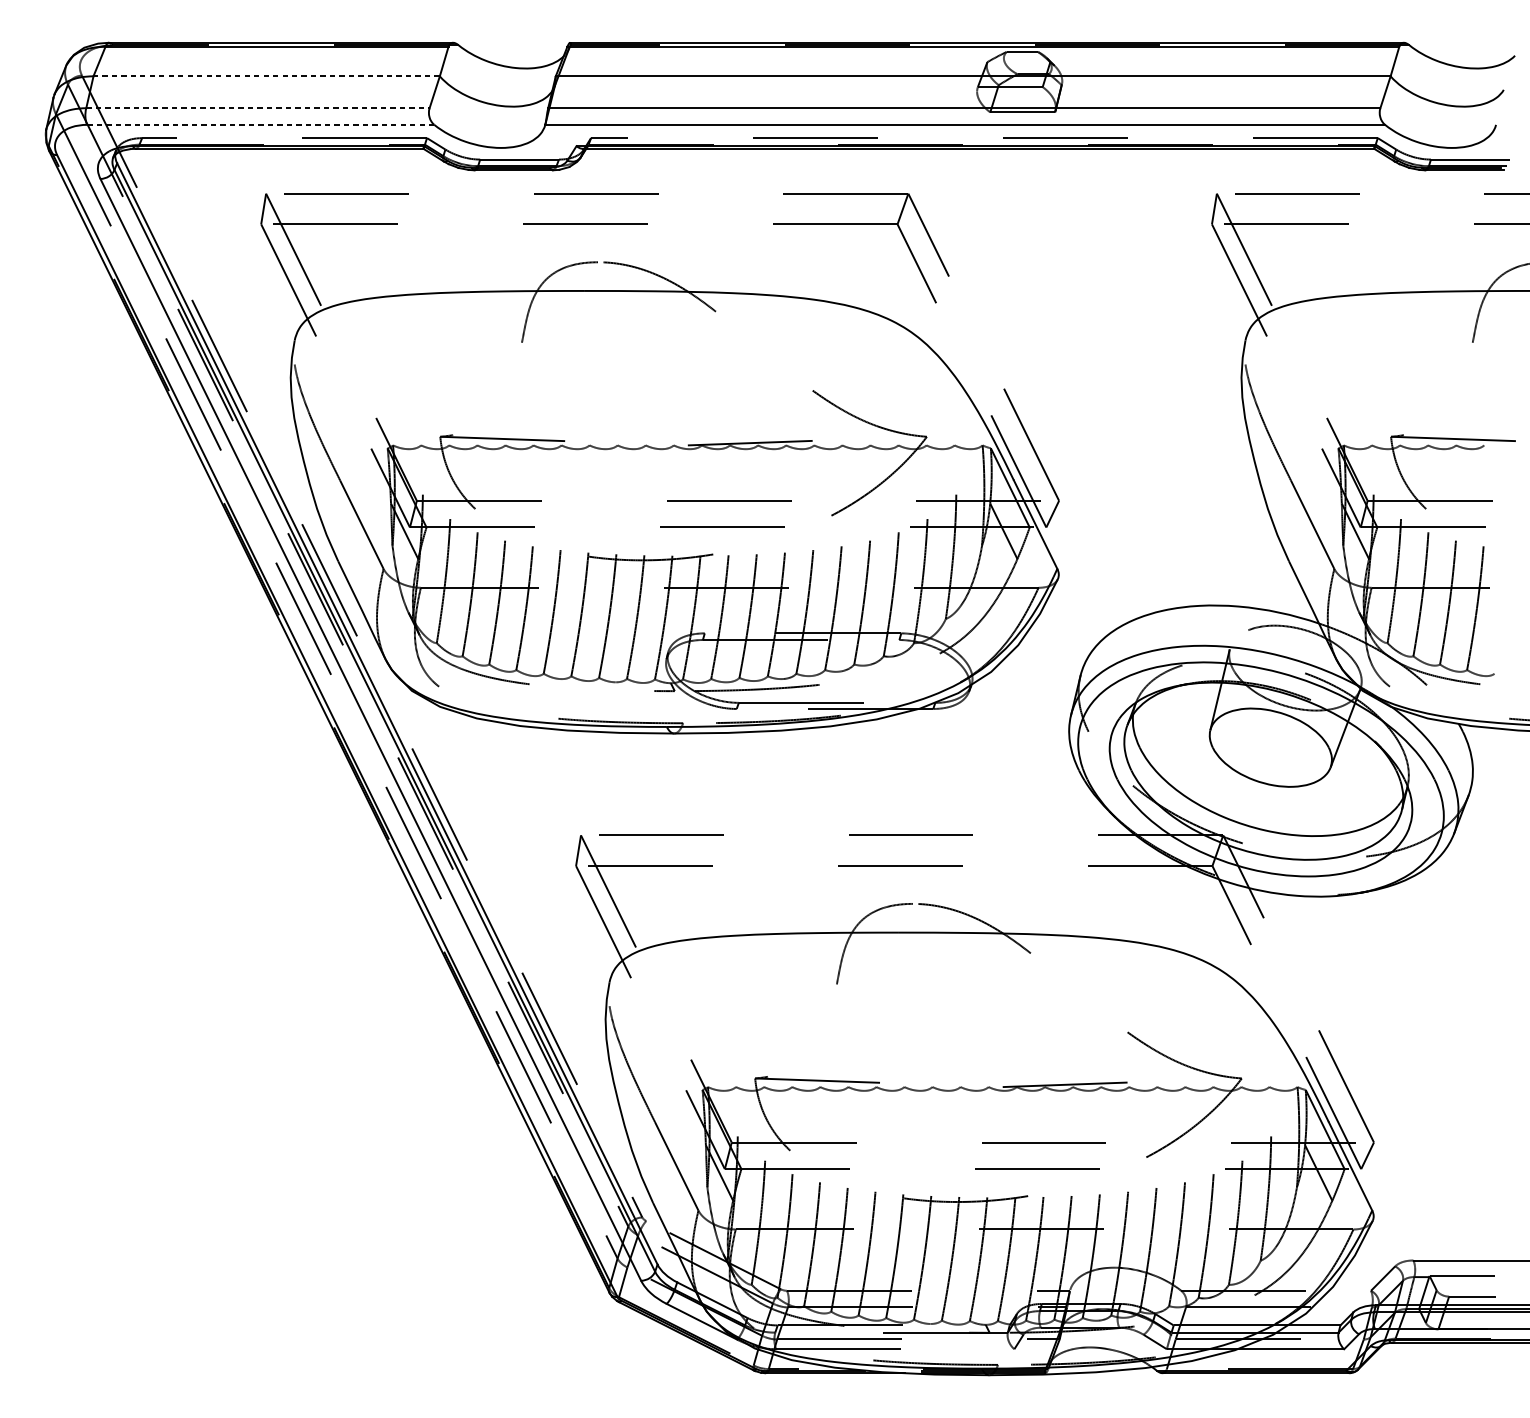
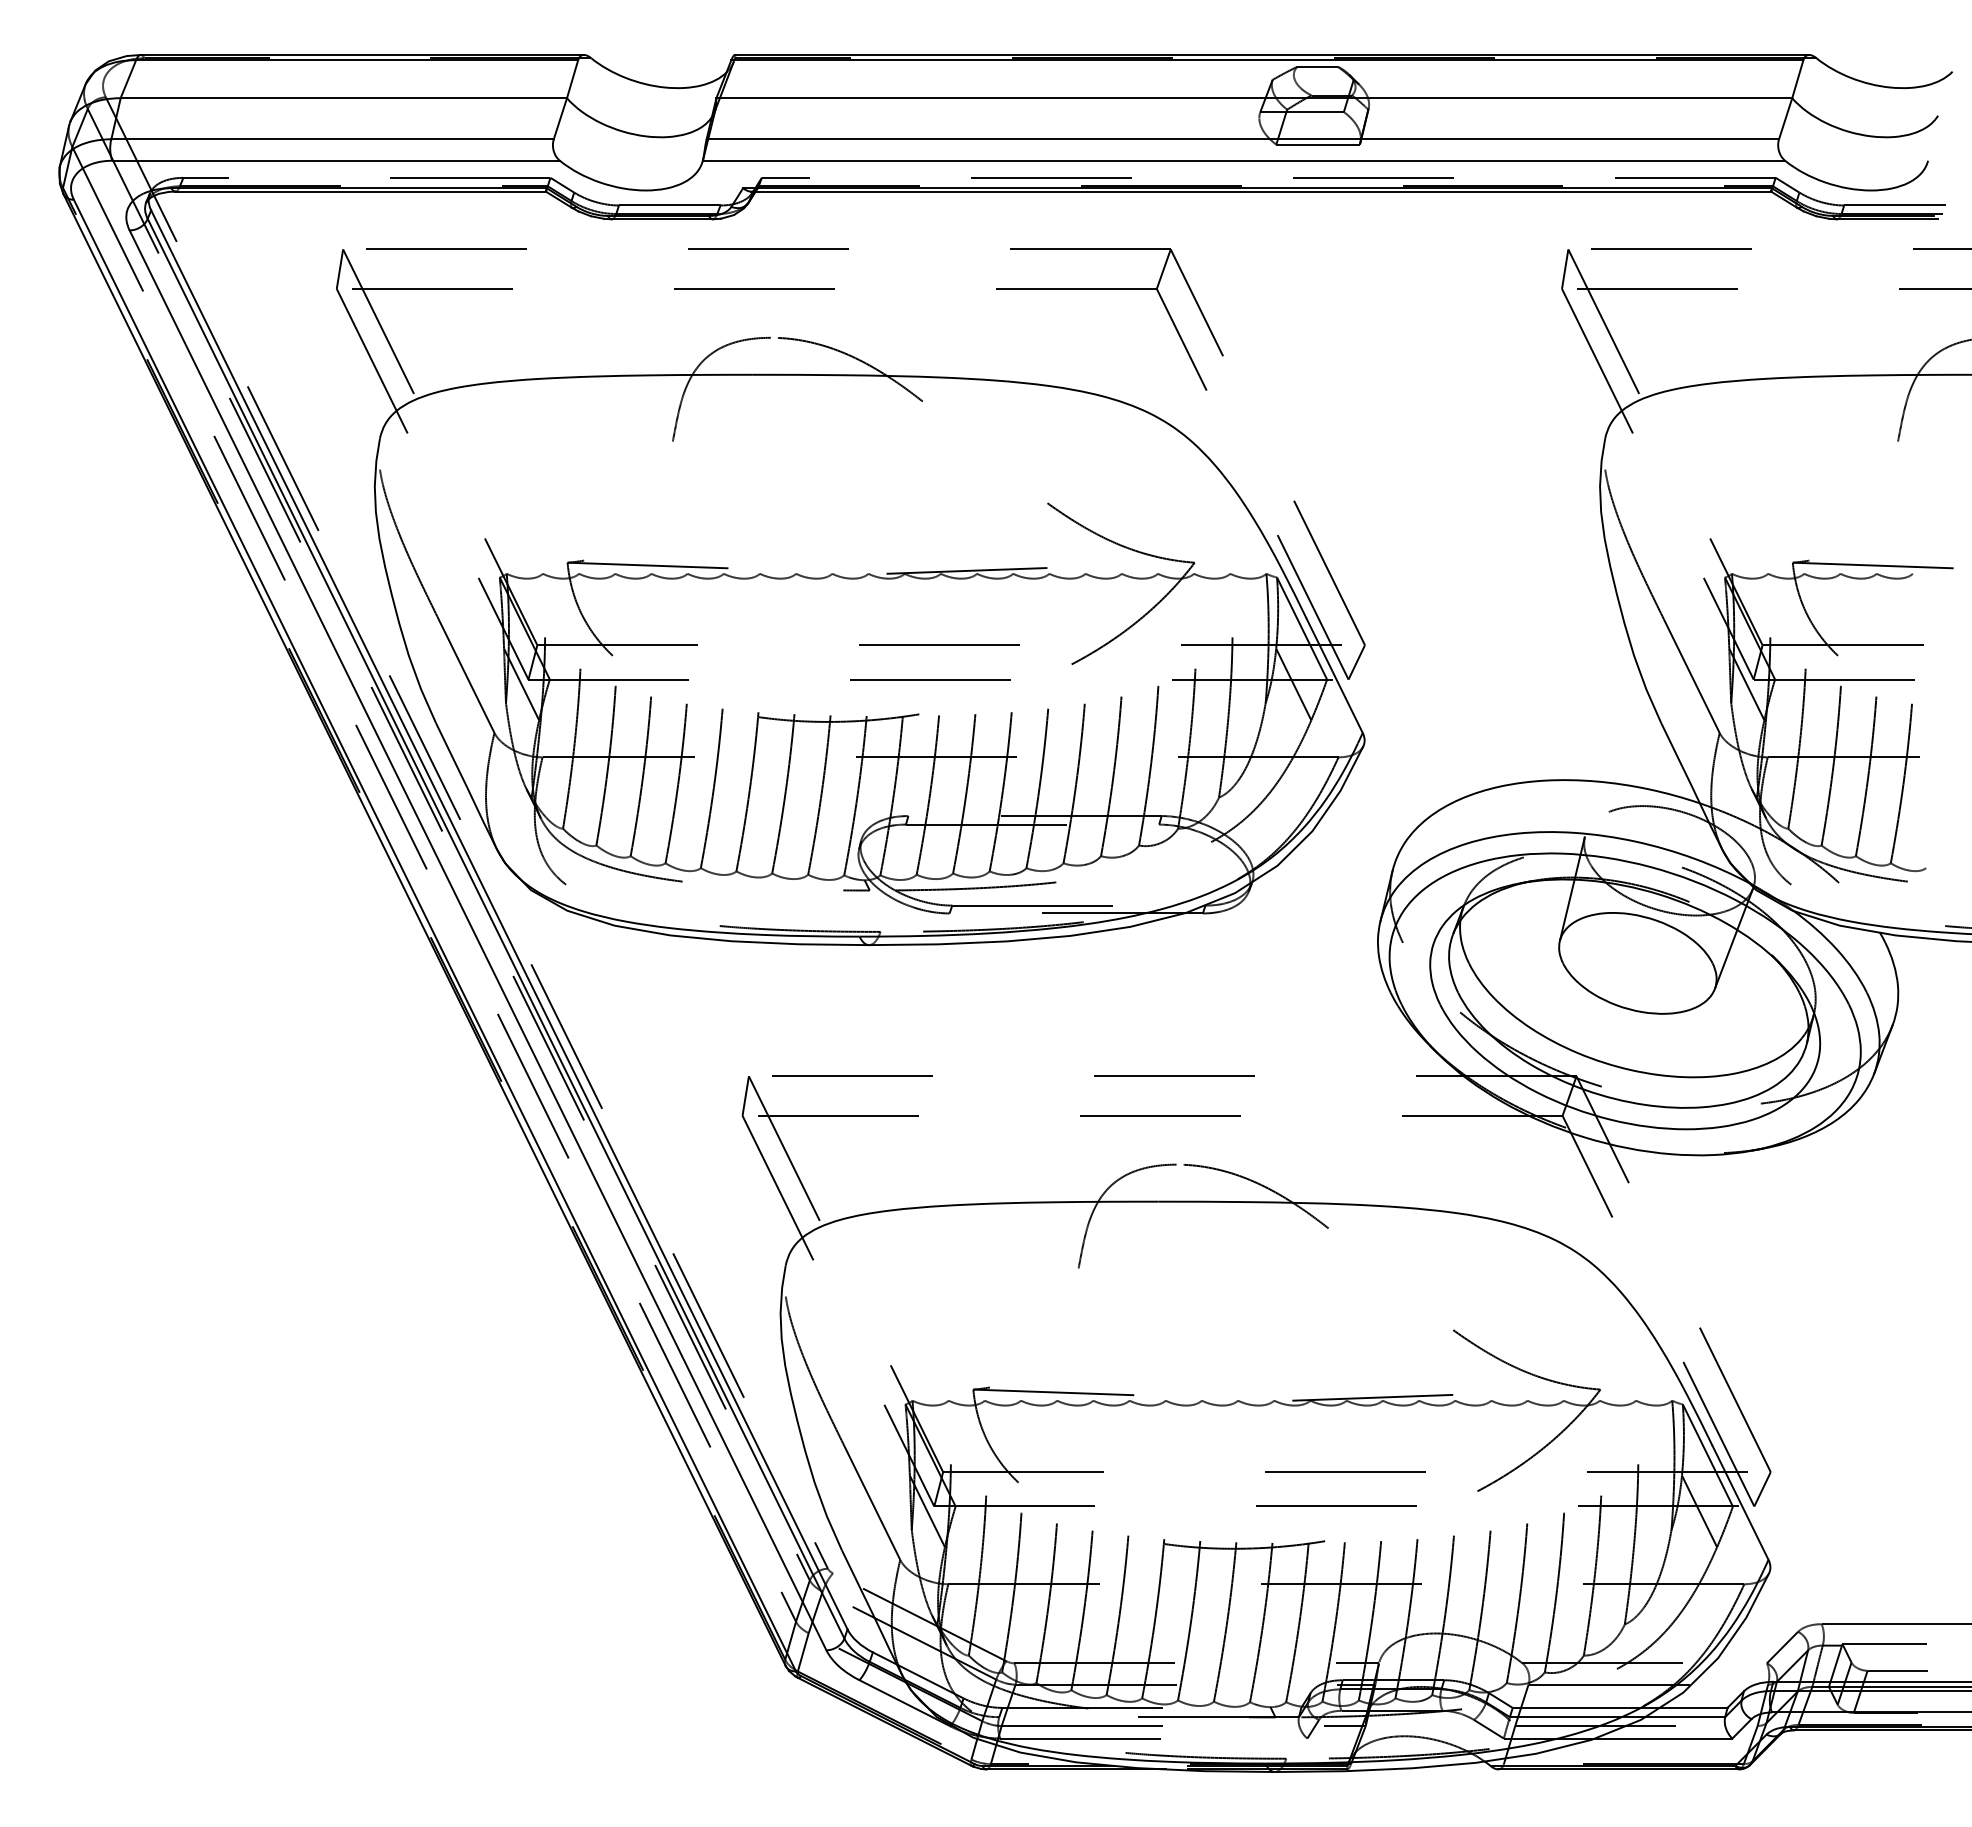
line: (266, 76) -> (343, 98), dashed -> solid
line: (258, 108) -> (333, 139), dashed -> solid
line: (260, 124) -> (336, 160), dashed -> solid

